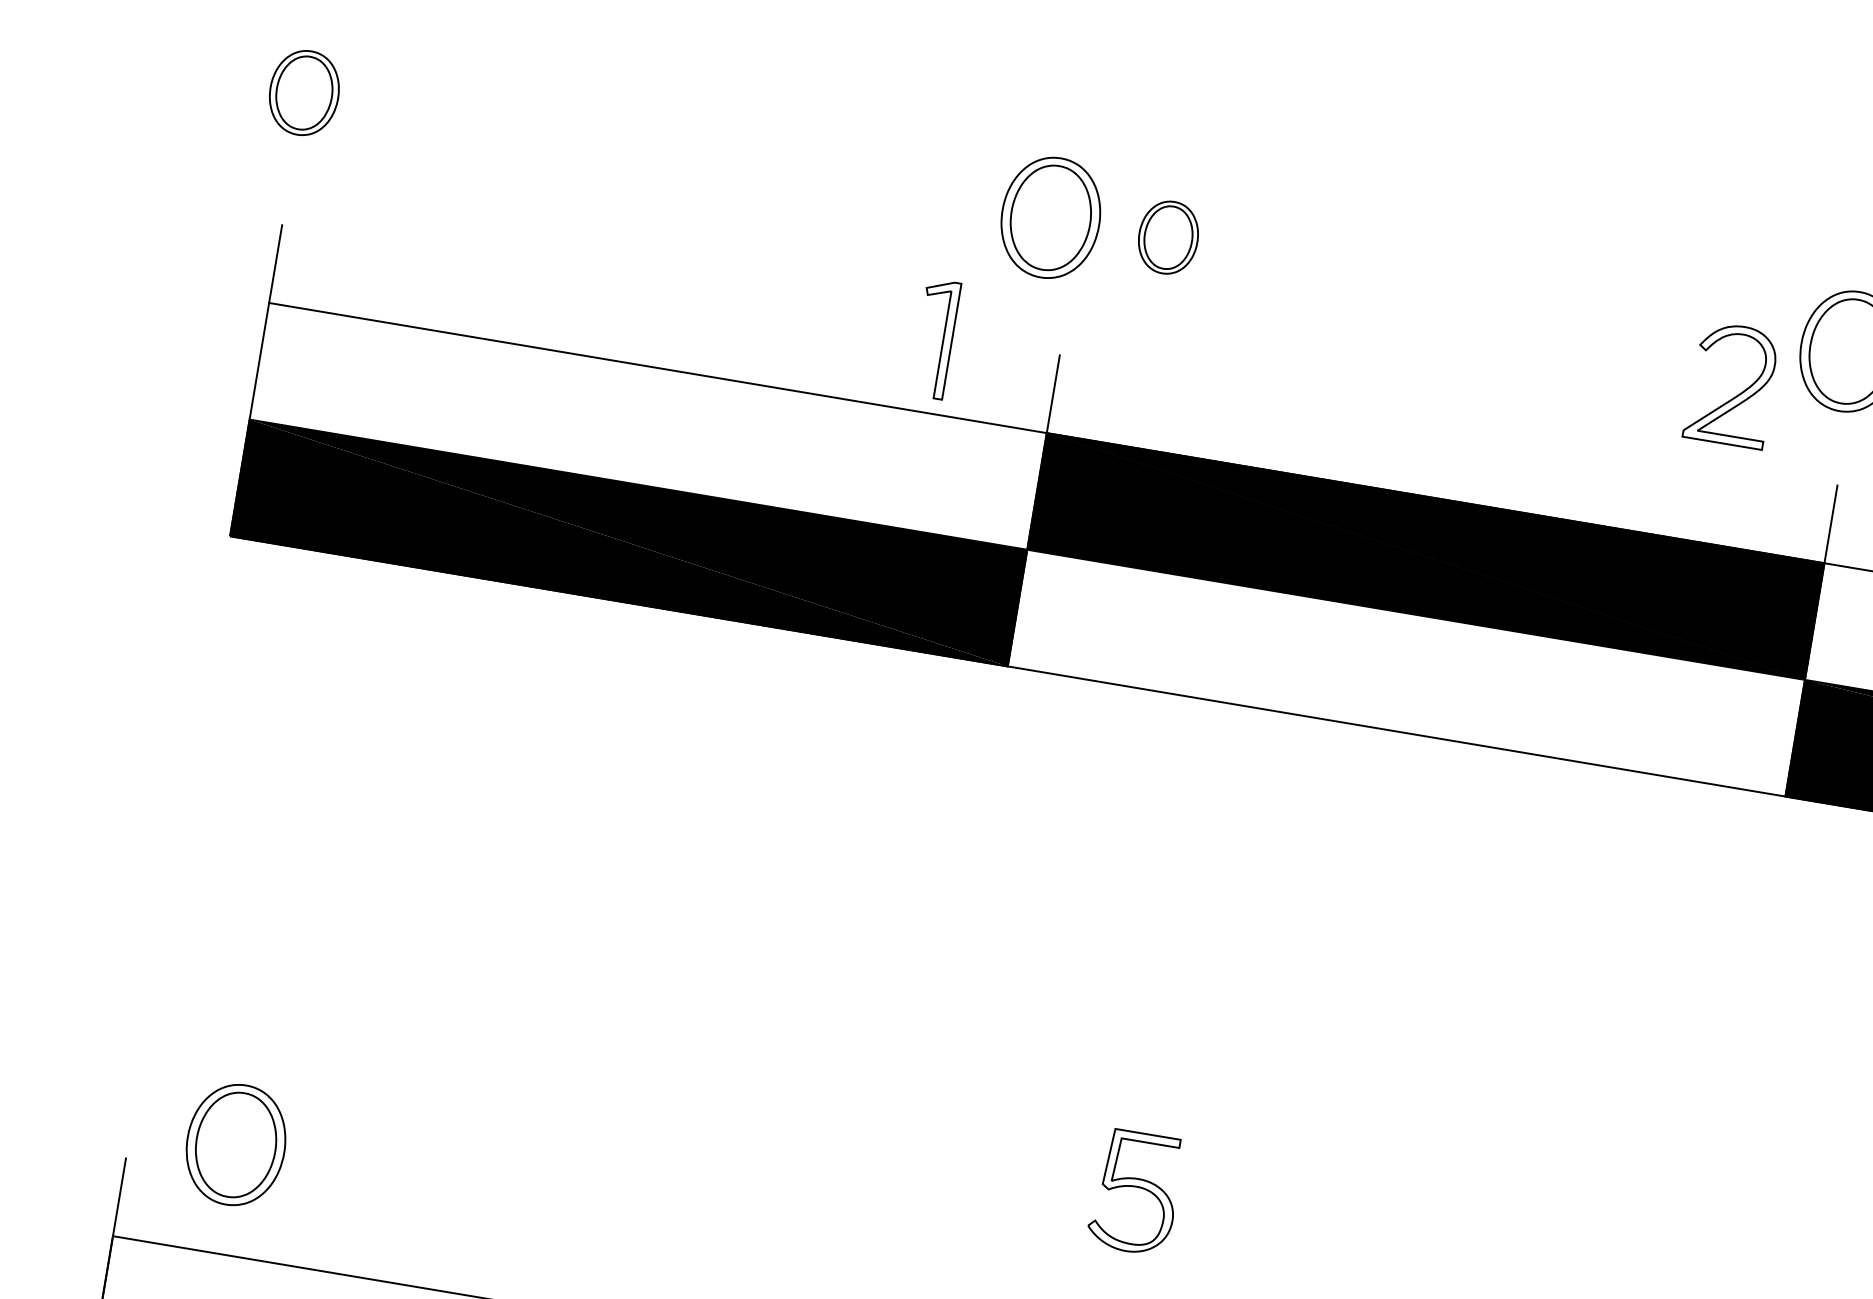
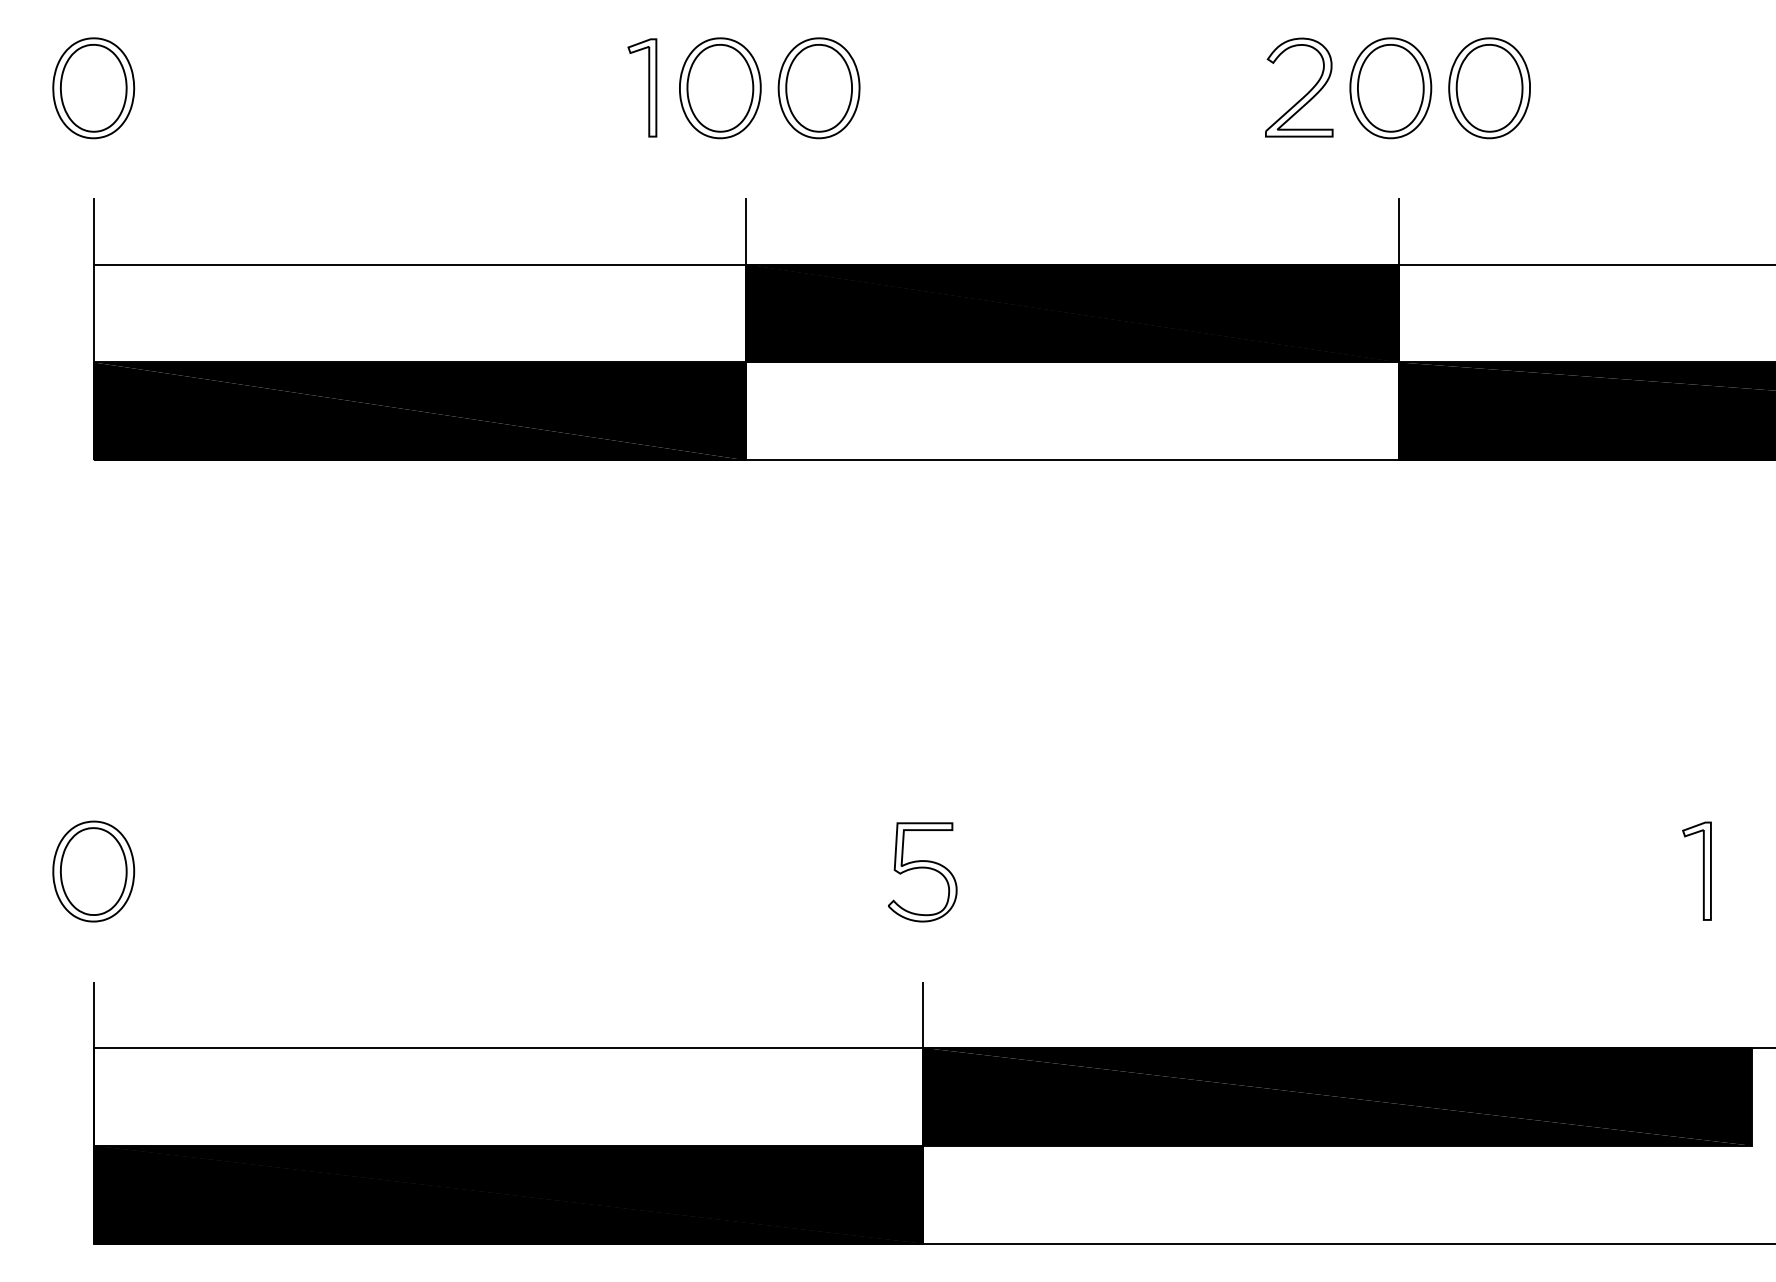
part: (303, 93) -> (93, 88), size x1.43
part: (1167, 237) -> (818, 88), size x1.67
part: (935, 338) -> (642, 87), moved
part: (1739, 393) -> (1306, 93), moved
part: (235, 1144) -> (93, 871), moved

